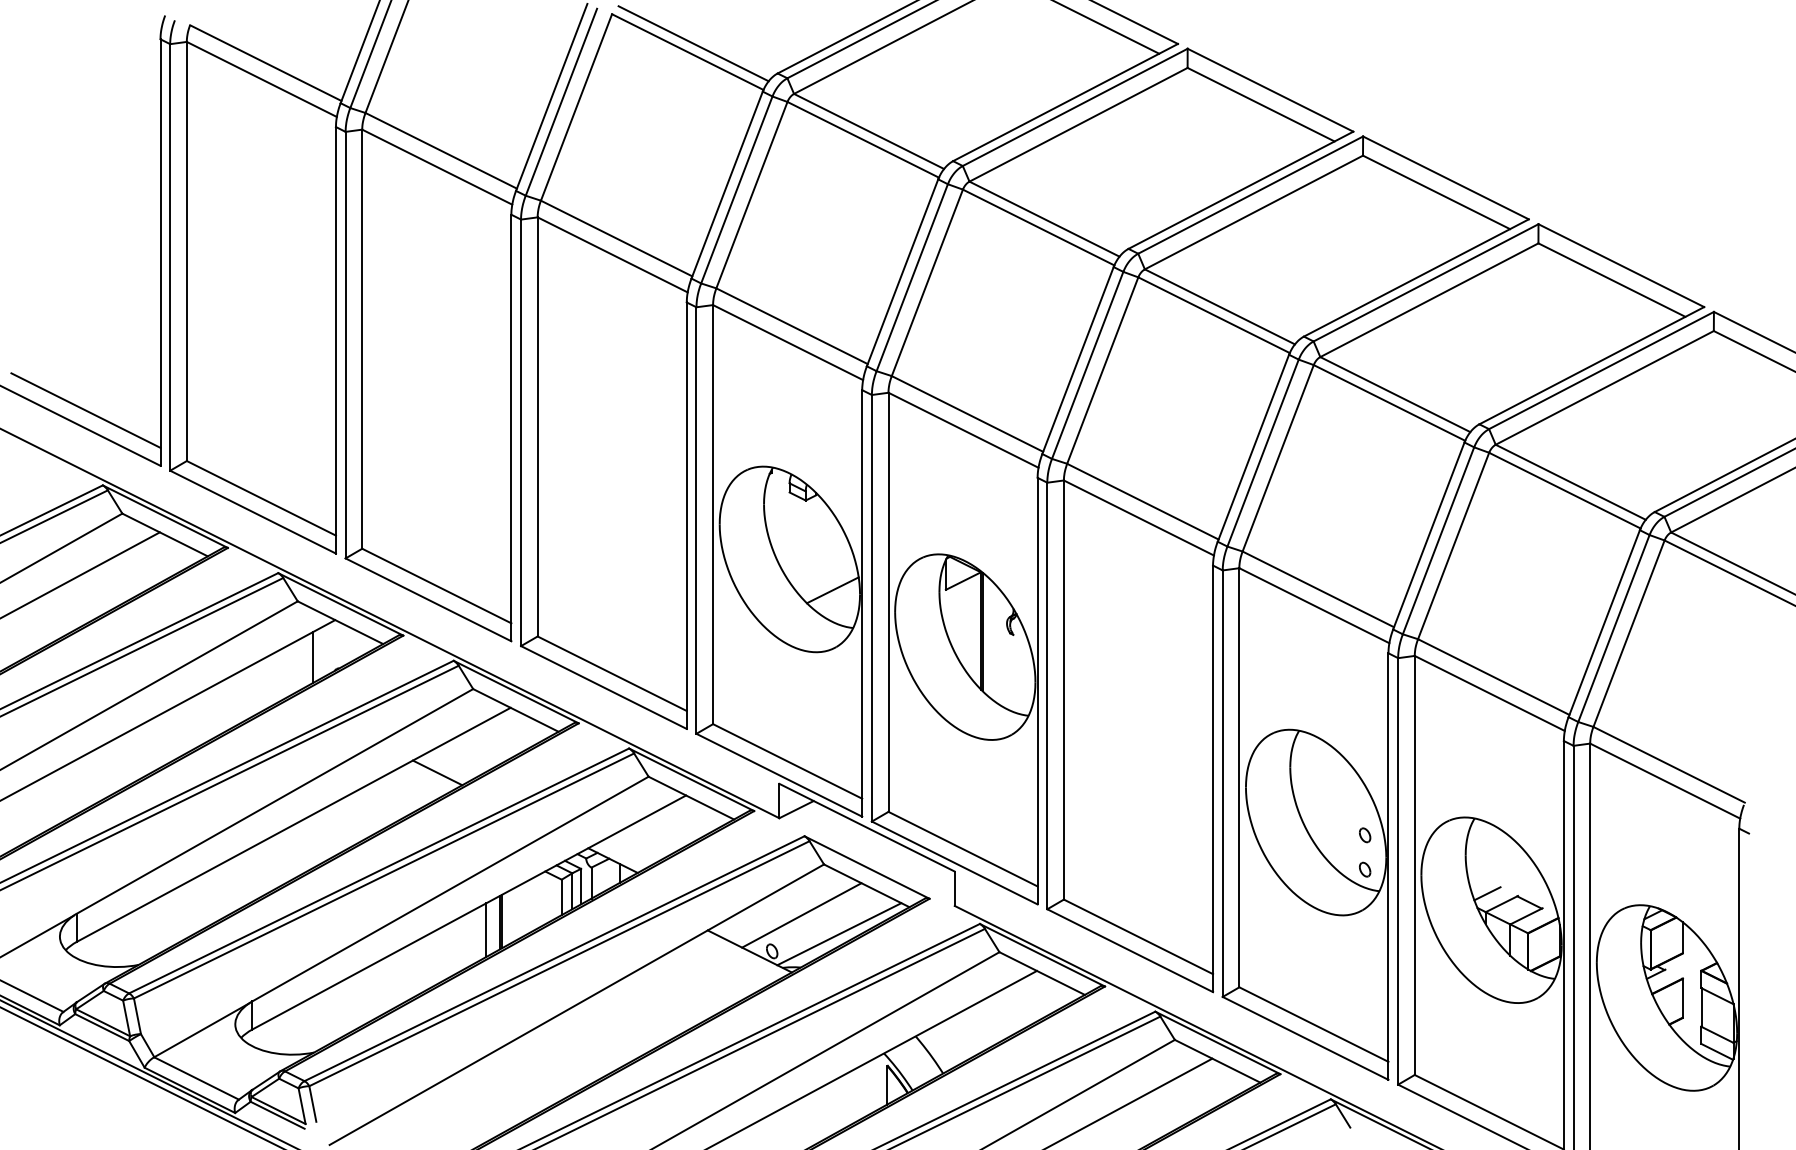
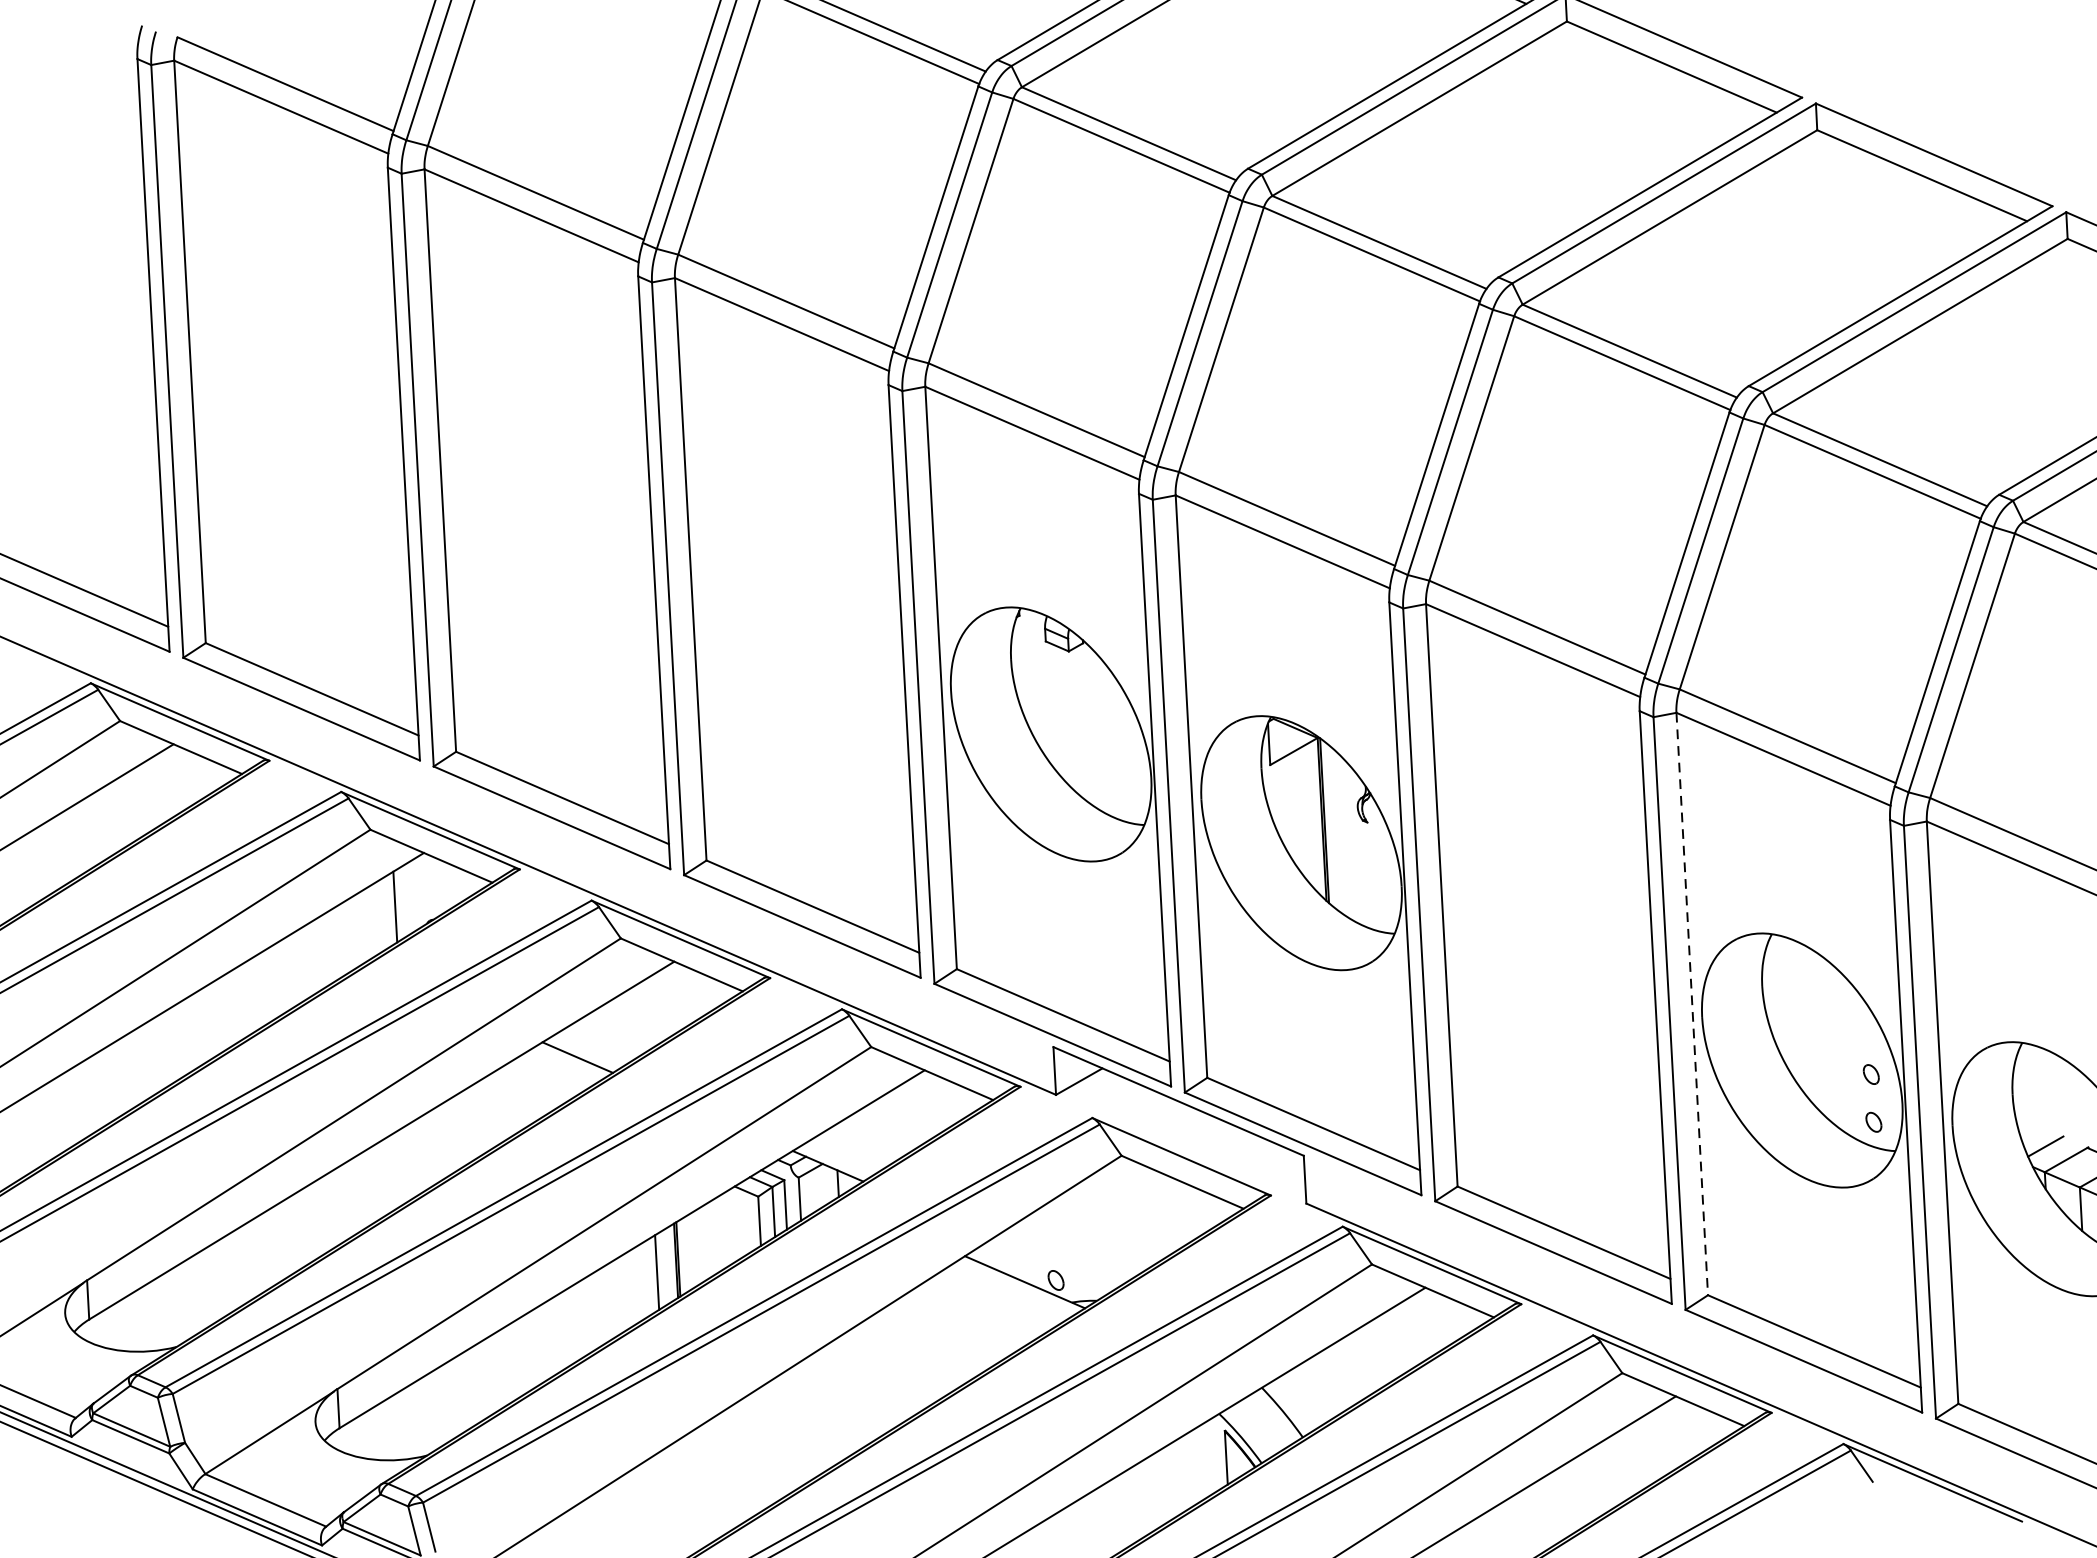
line: (832, 590) -> (1112, 774), removed
line: (1239, 777) -> (1692, 1003), solid -> dashed
line: (801, 915) -> (1094, 1228), removed
line: (839, 934) -> (1148, 1251), removed

